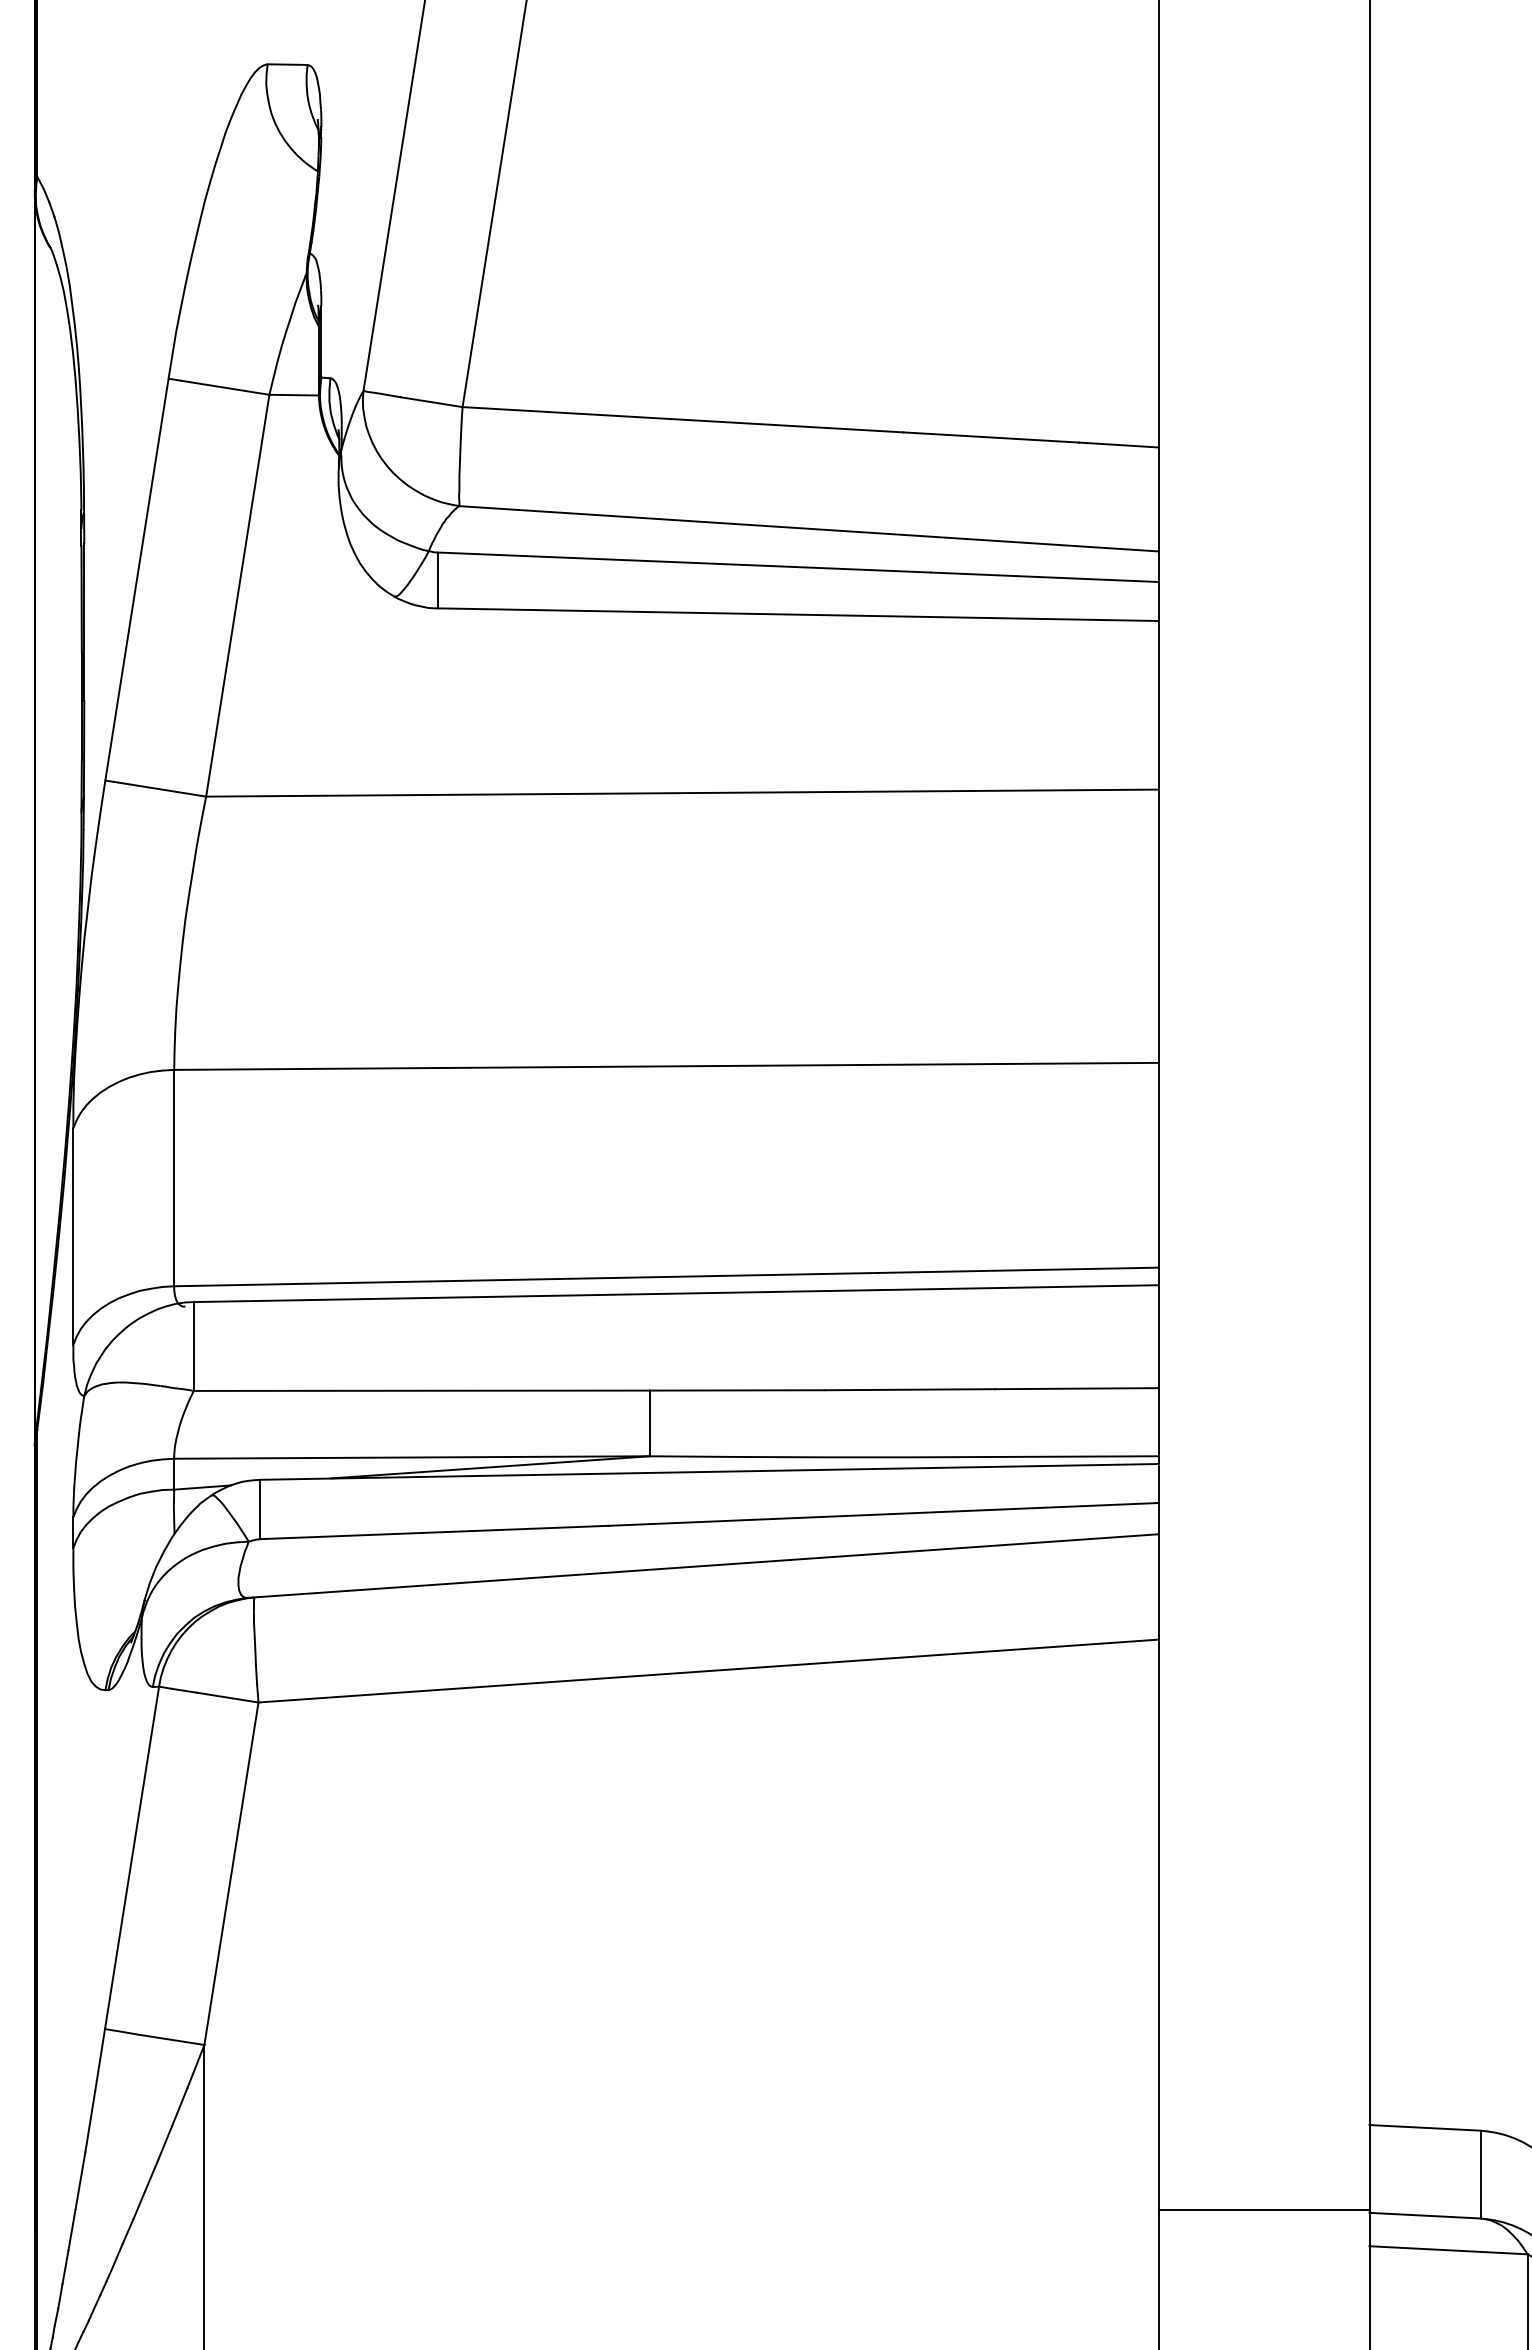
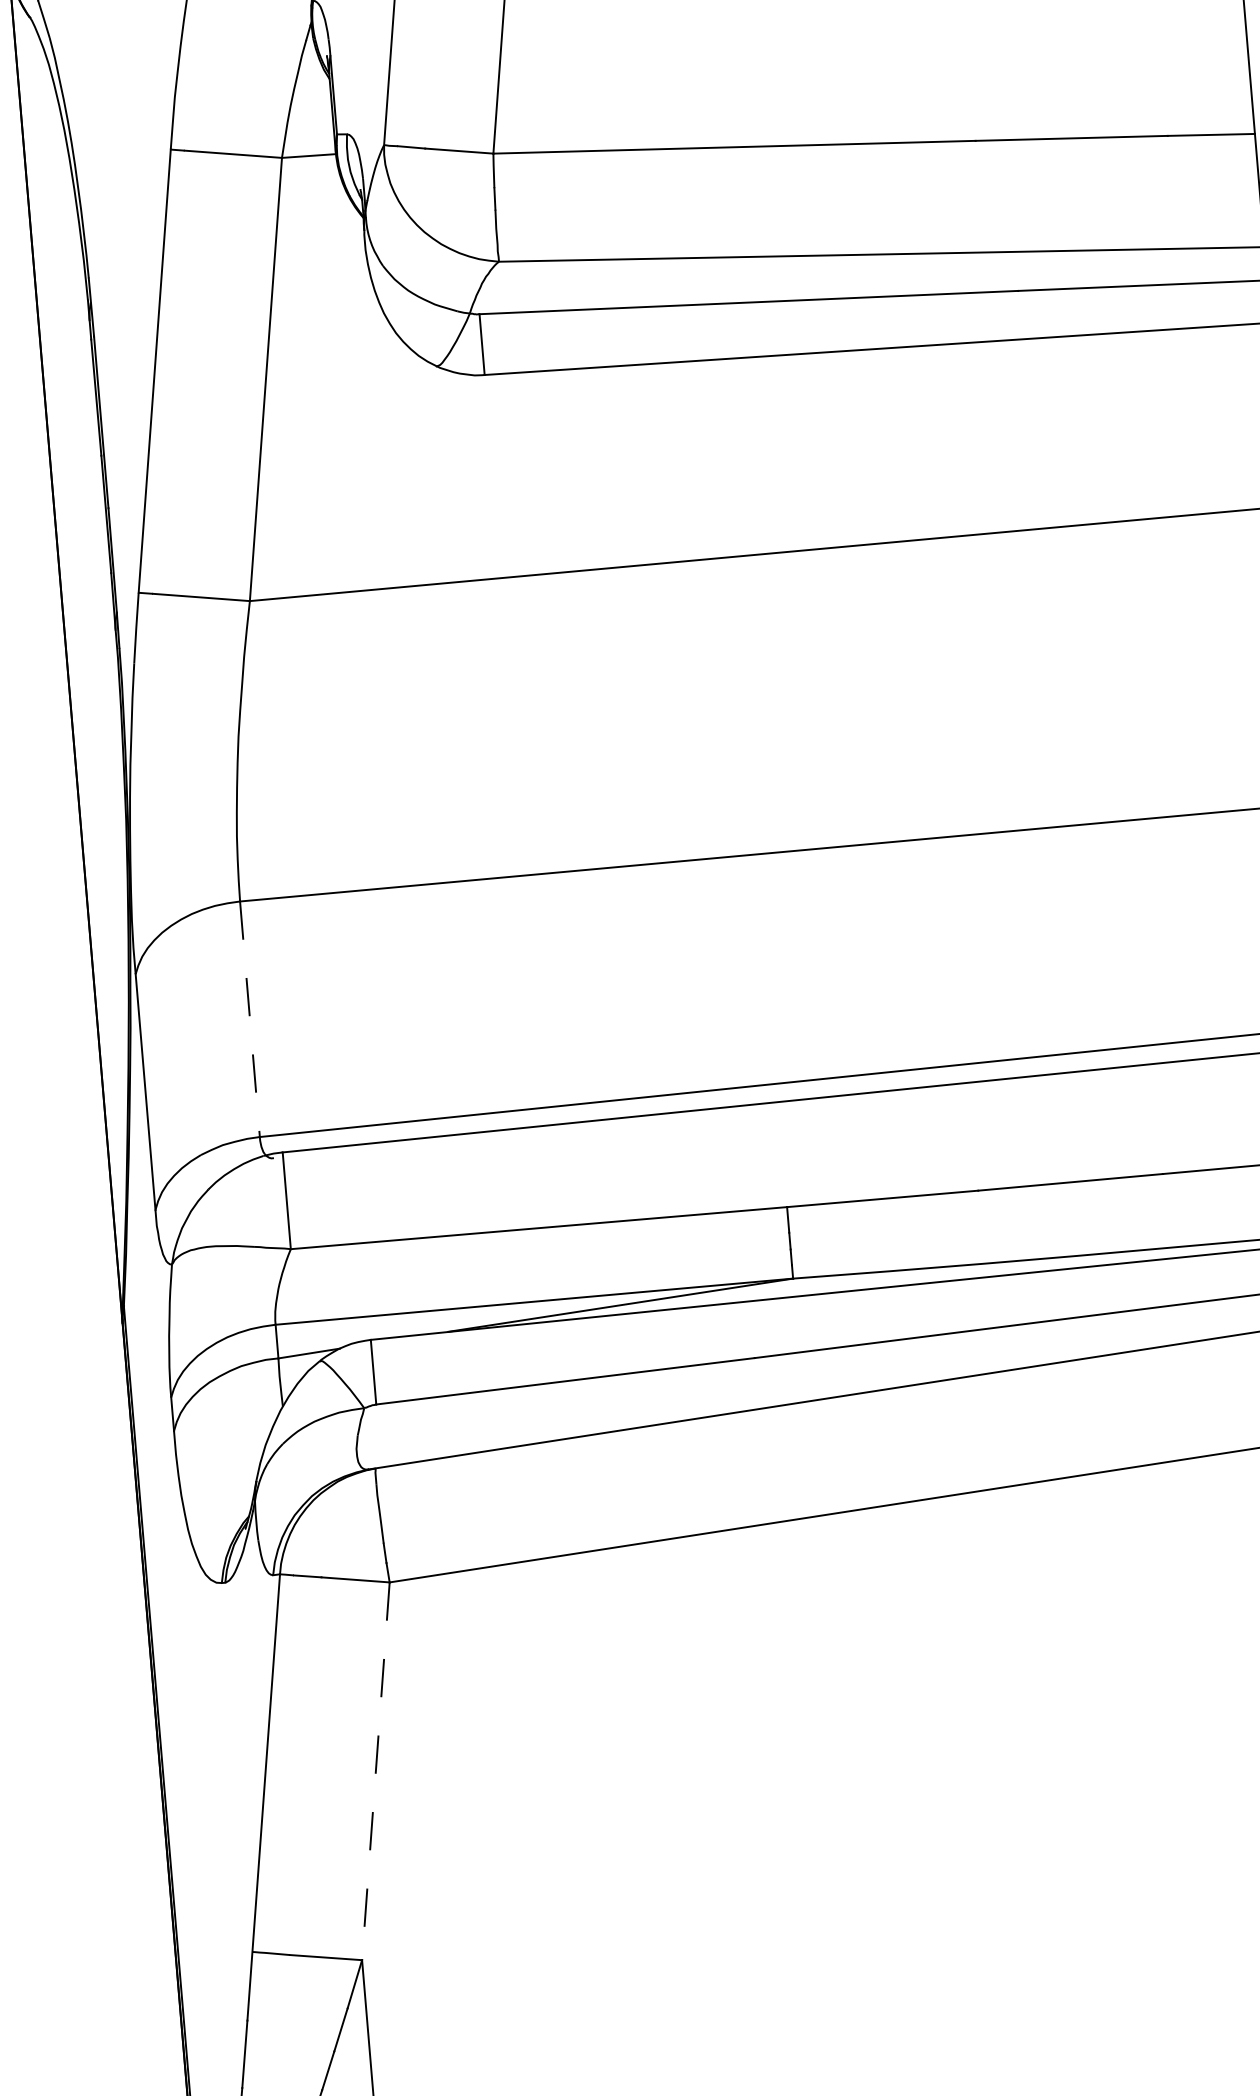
line: (174, 1178) -> (250, 1019), solid -> dashed
line: (231, 1874) -> (375, 1772), solid -> dashed

